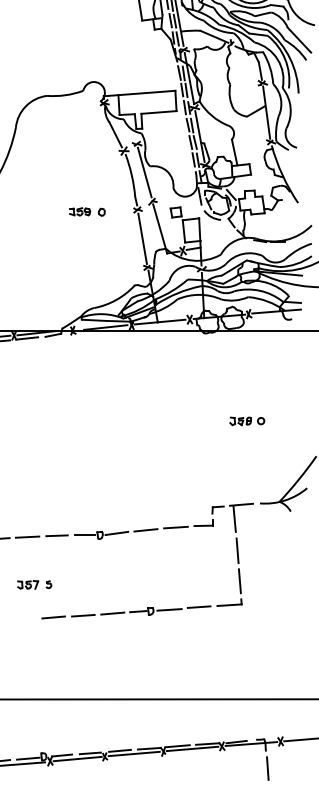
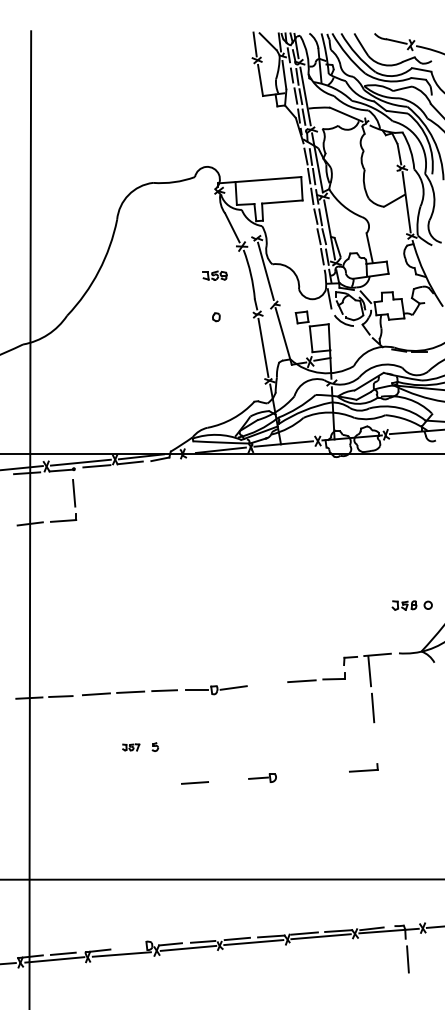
part: (79, 211) -> (214, 275), moved
part: (246, 421) -> (411, 605), moved
line: (146, 530) -> (267, 684), removed
line: (239, 580) -> (375, 742), removed
part: (27, 585) -> (130, 747), size x0.7
line: (198, 606) -> (328, 772), removed
line: (169, 610) -> (294, 776), removed
line: (112, 613) -> (228, 780), removed
line: (53, 617) -> (160, 784), removed
line: (28, 758) -> (131, 947), removed

